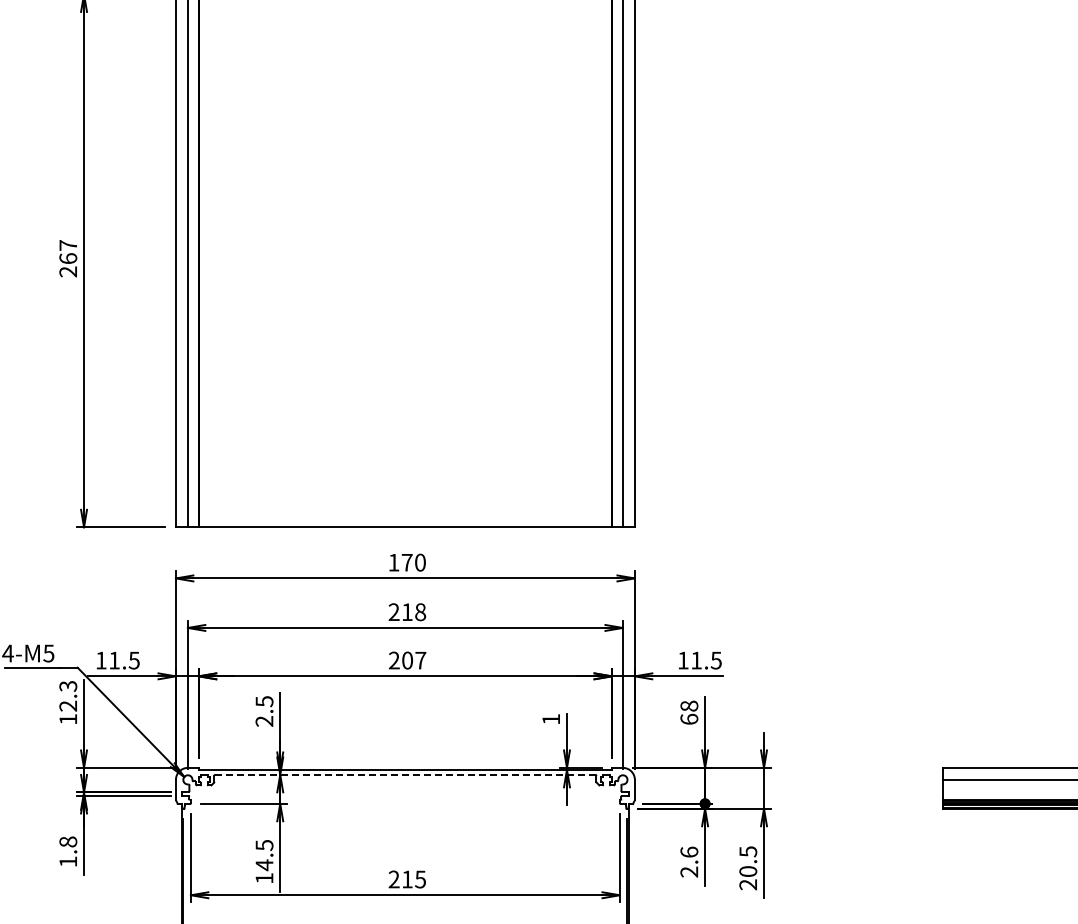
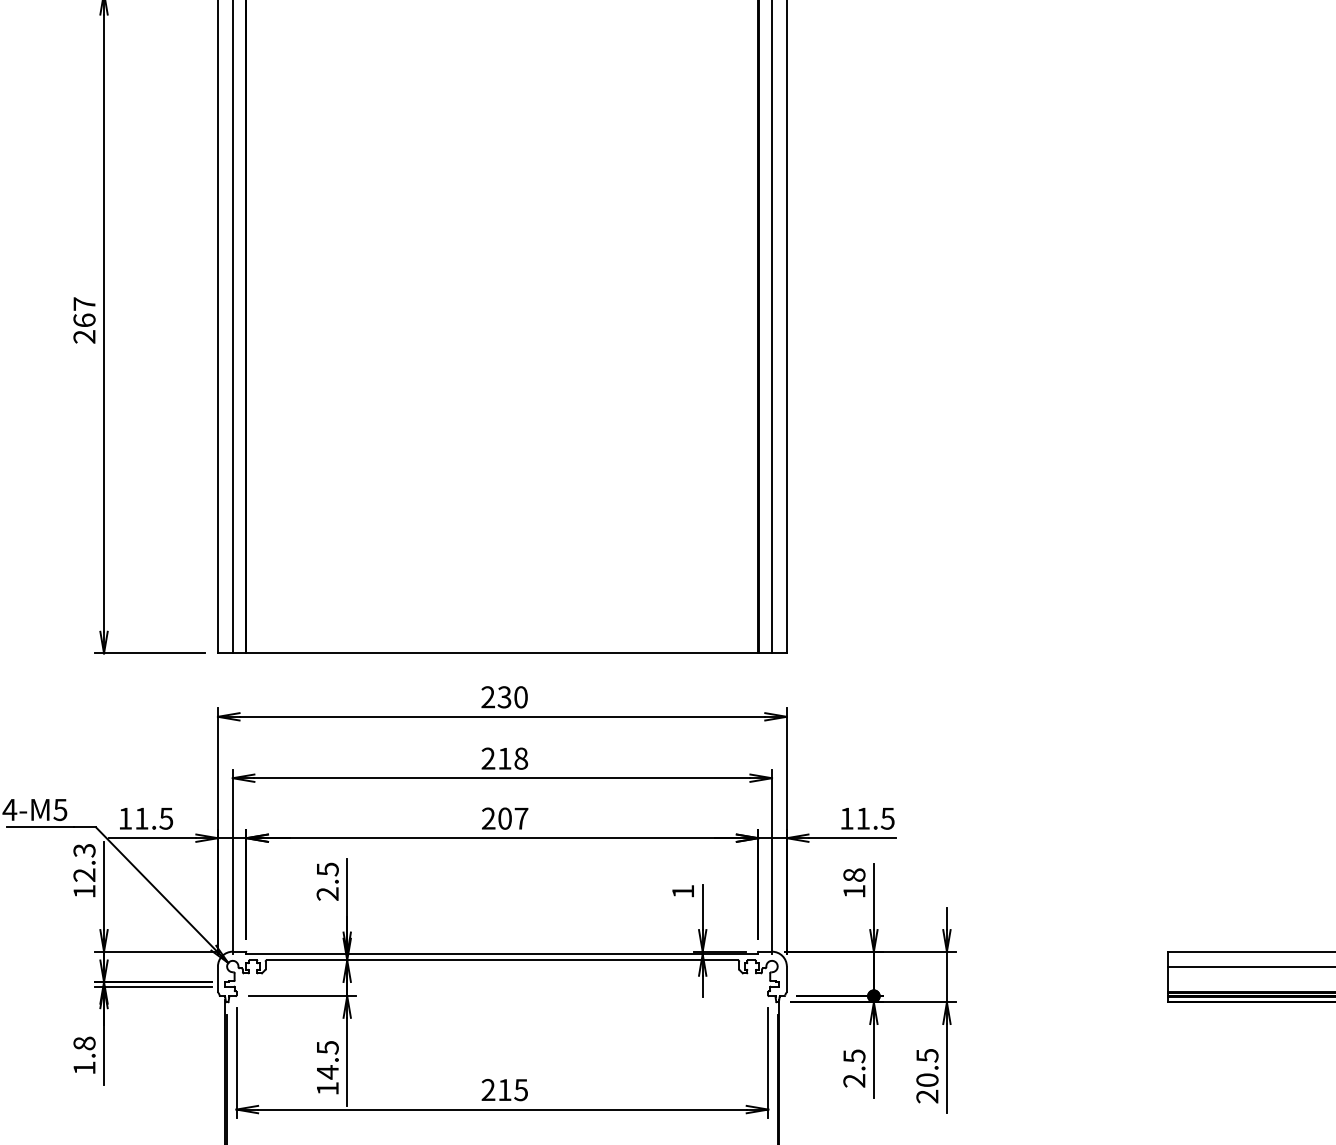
text: (400, 562) -> (496, 697), 170 -> 230
text: (689, 718) -> (854, 890), 68 -> 18
line: (405, 774) -> (502, 959), dashed -> solid
text: (689, 851) -> (854, 1055), 2.6 -> 2.5

